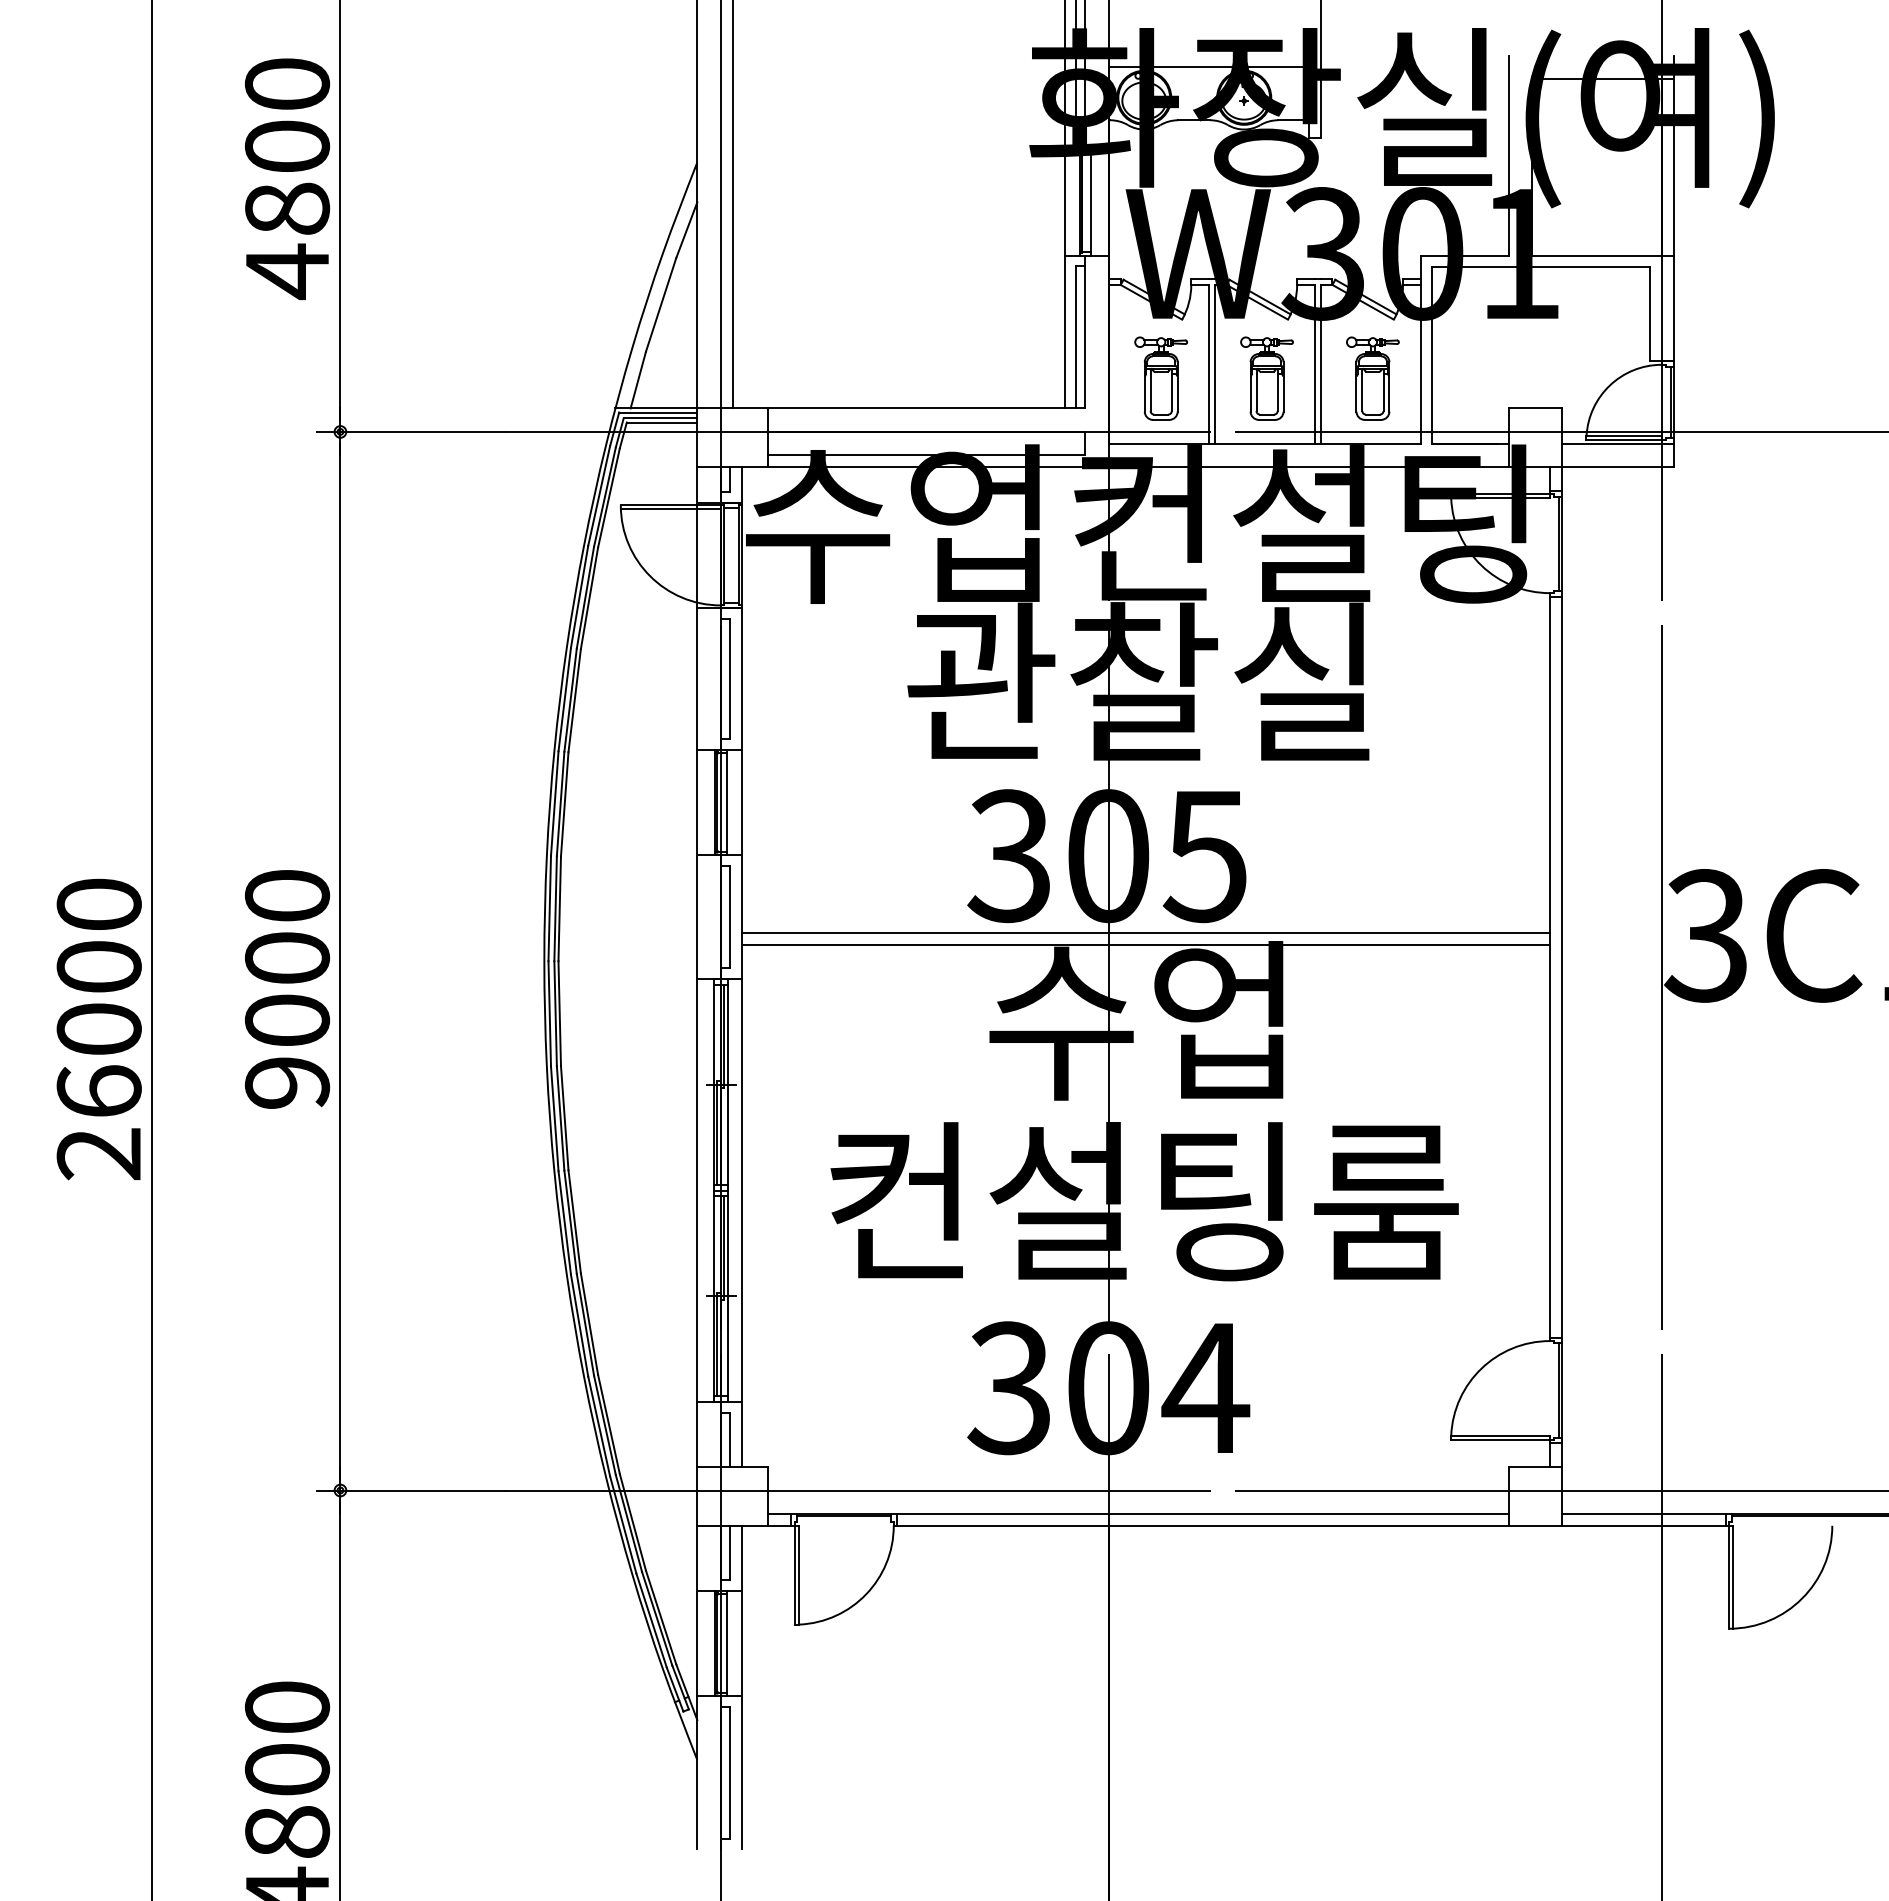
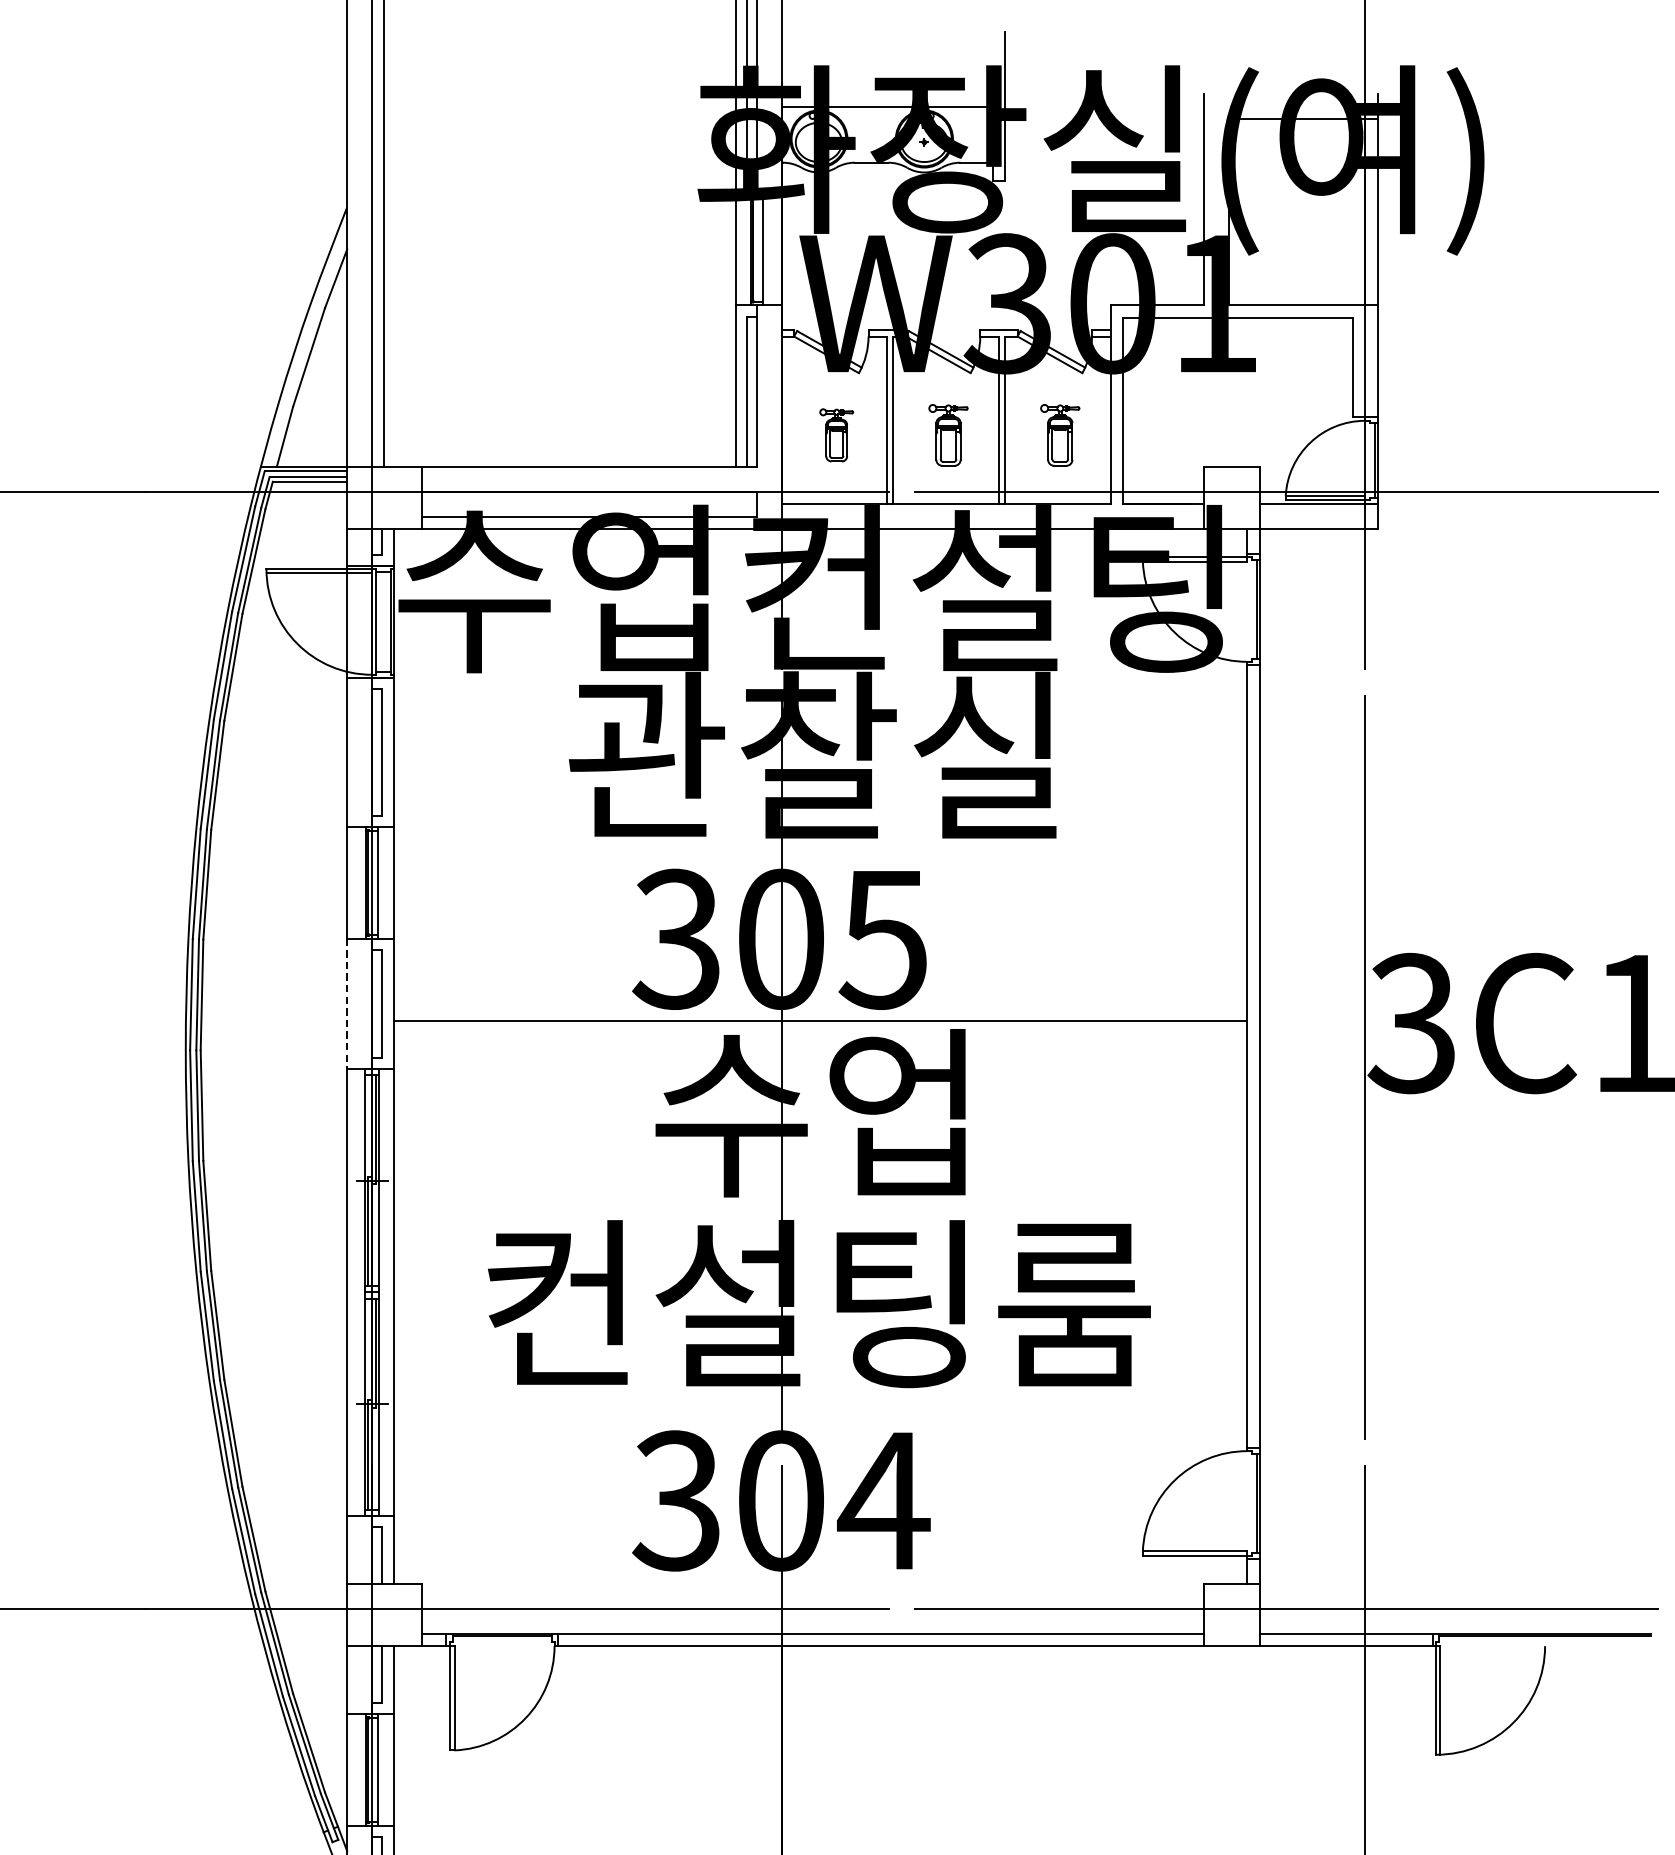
part: (1160, 378) -> (836, 435), size x0.6
part: (1266, 378) -> (947, 435), size x0.7
part: (1372, 378) -> (1059, 435), size x0.7
line: (697, 917) -> (347, 1004), solid -> dashed
line: (1145, 945) -> (820, 1033), removed

